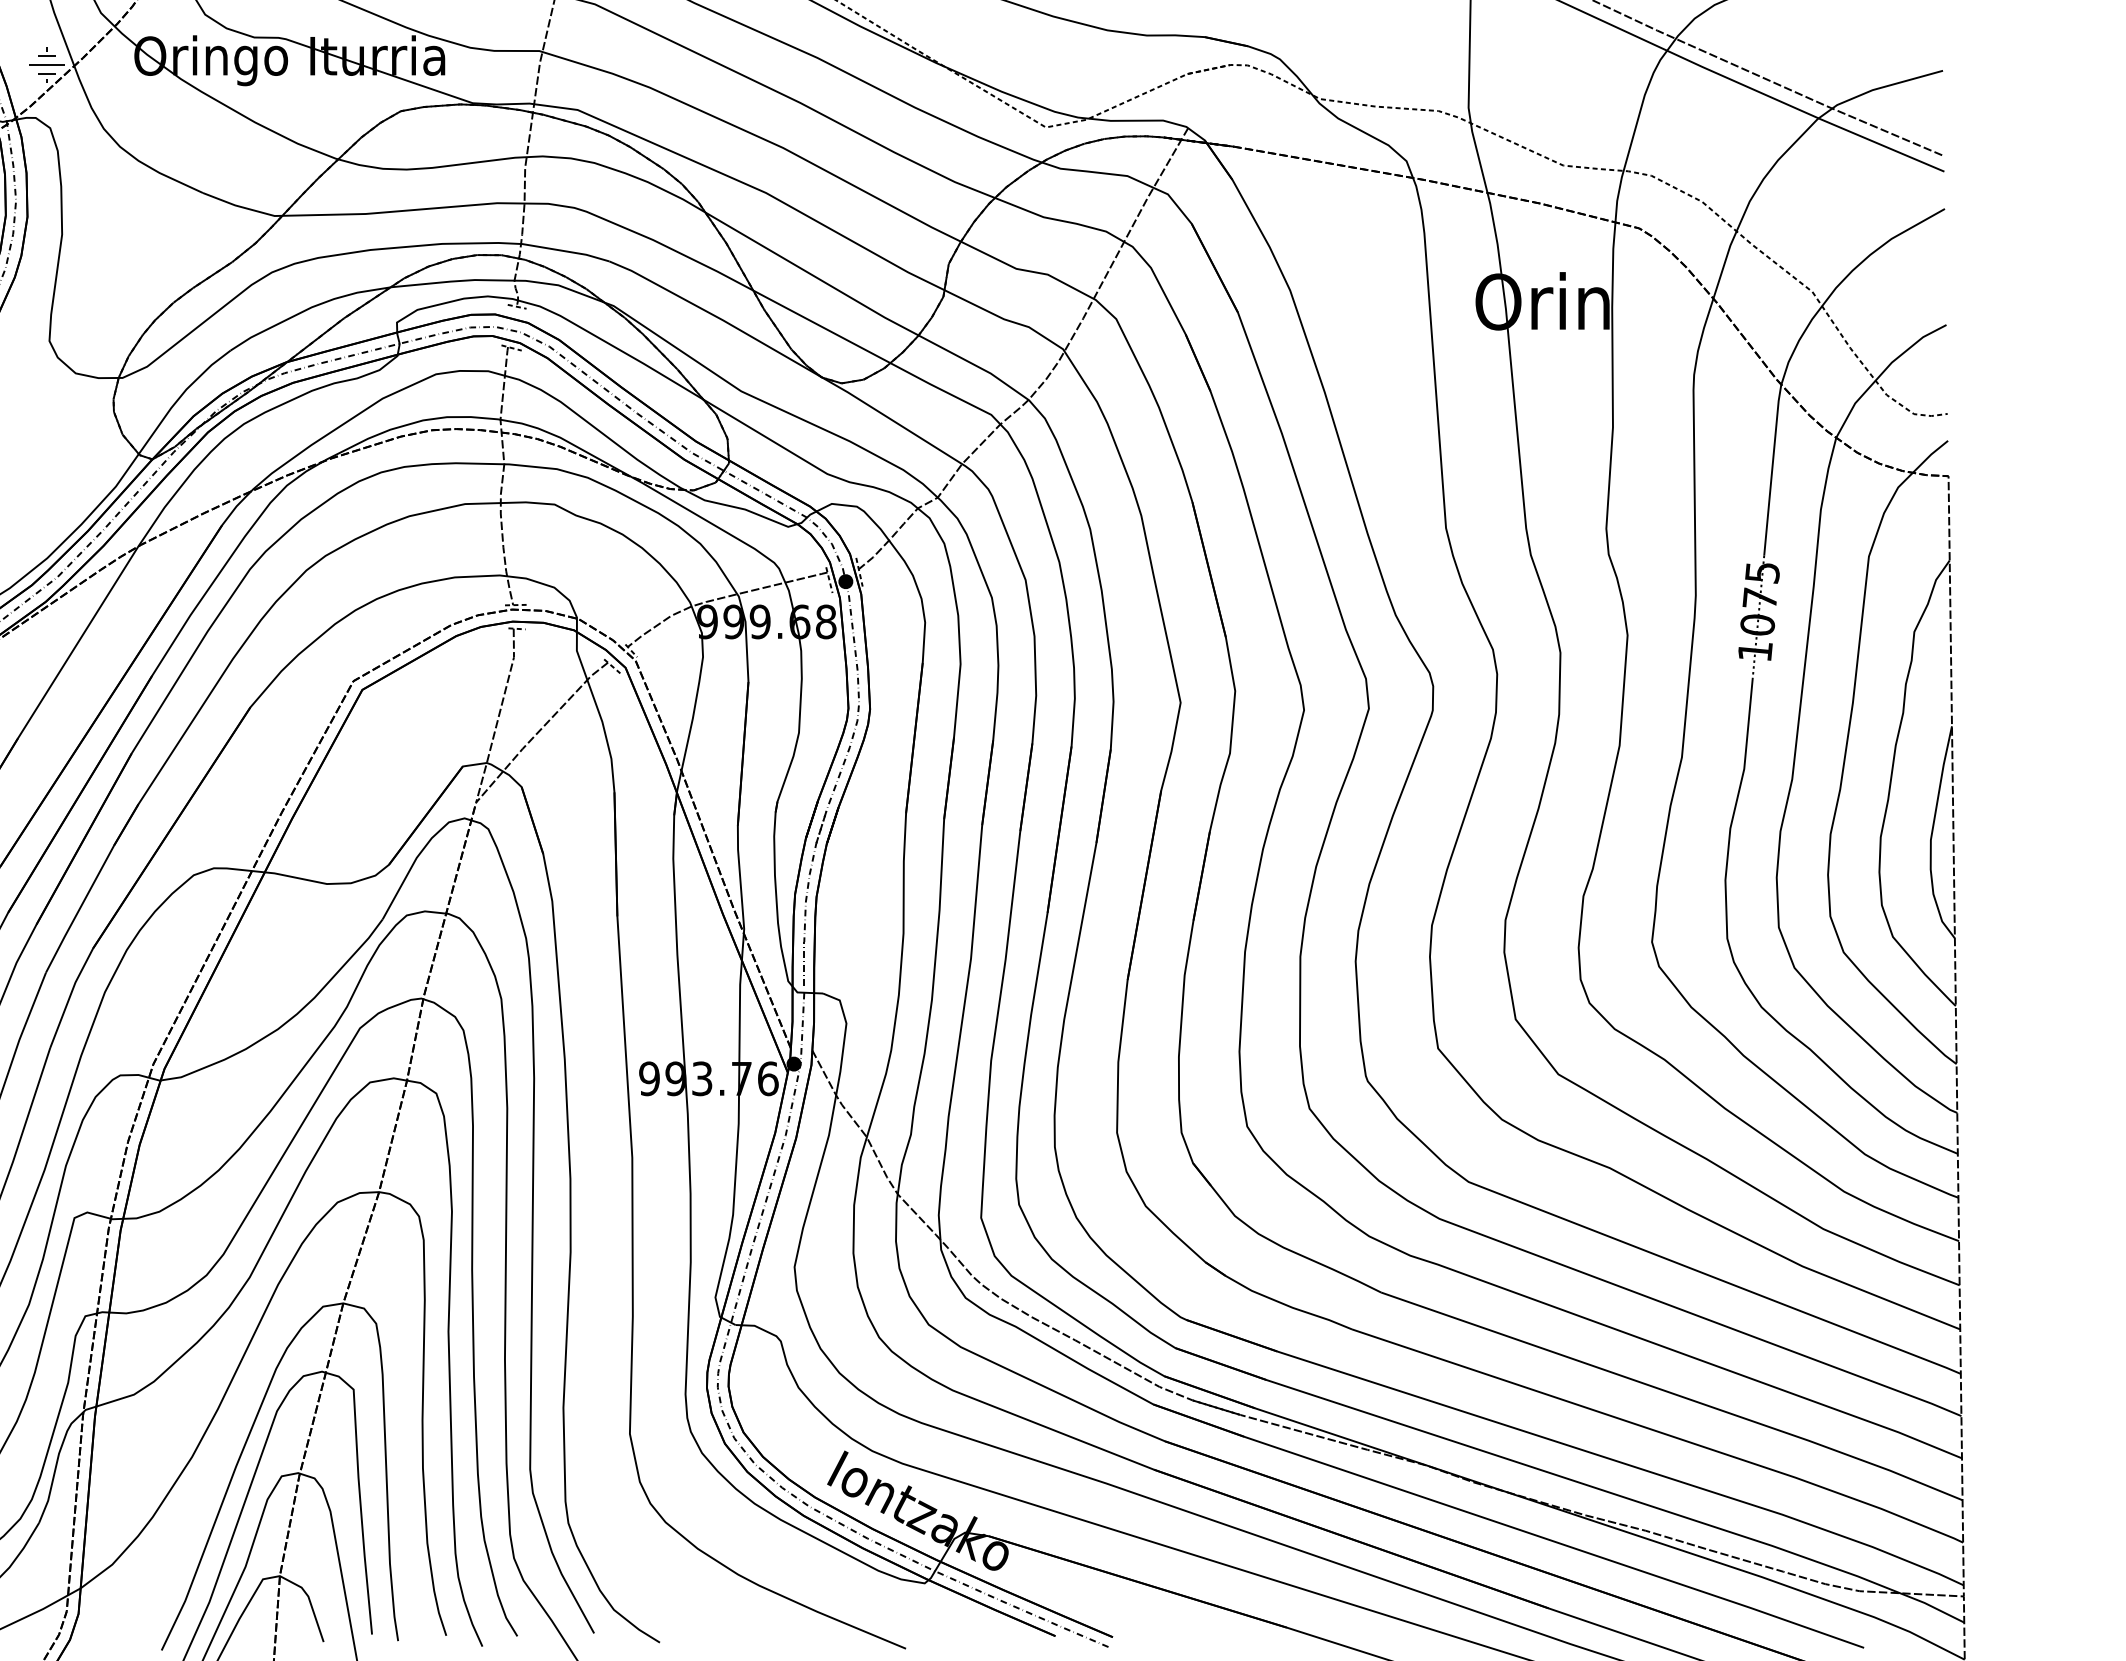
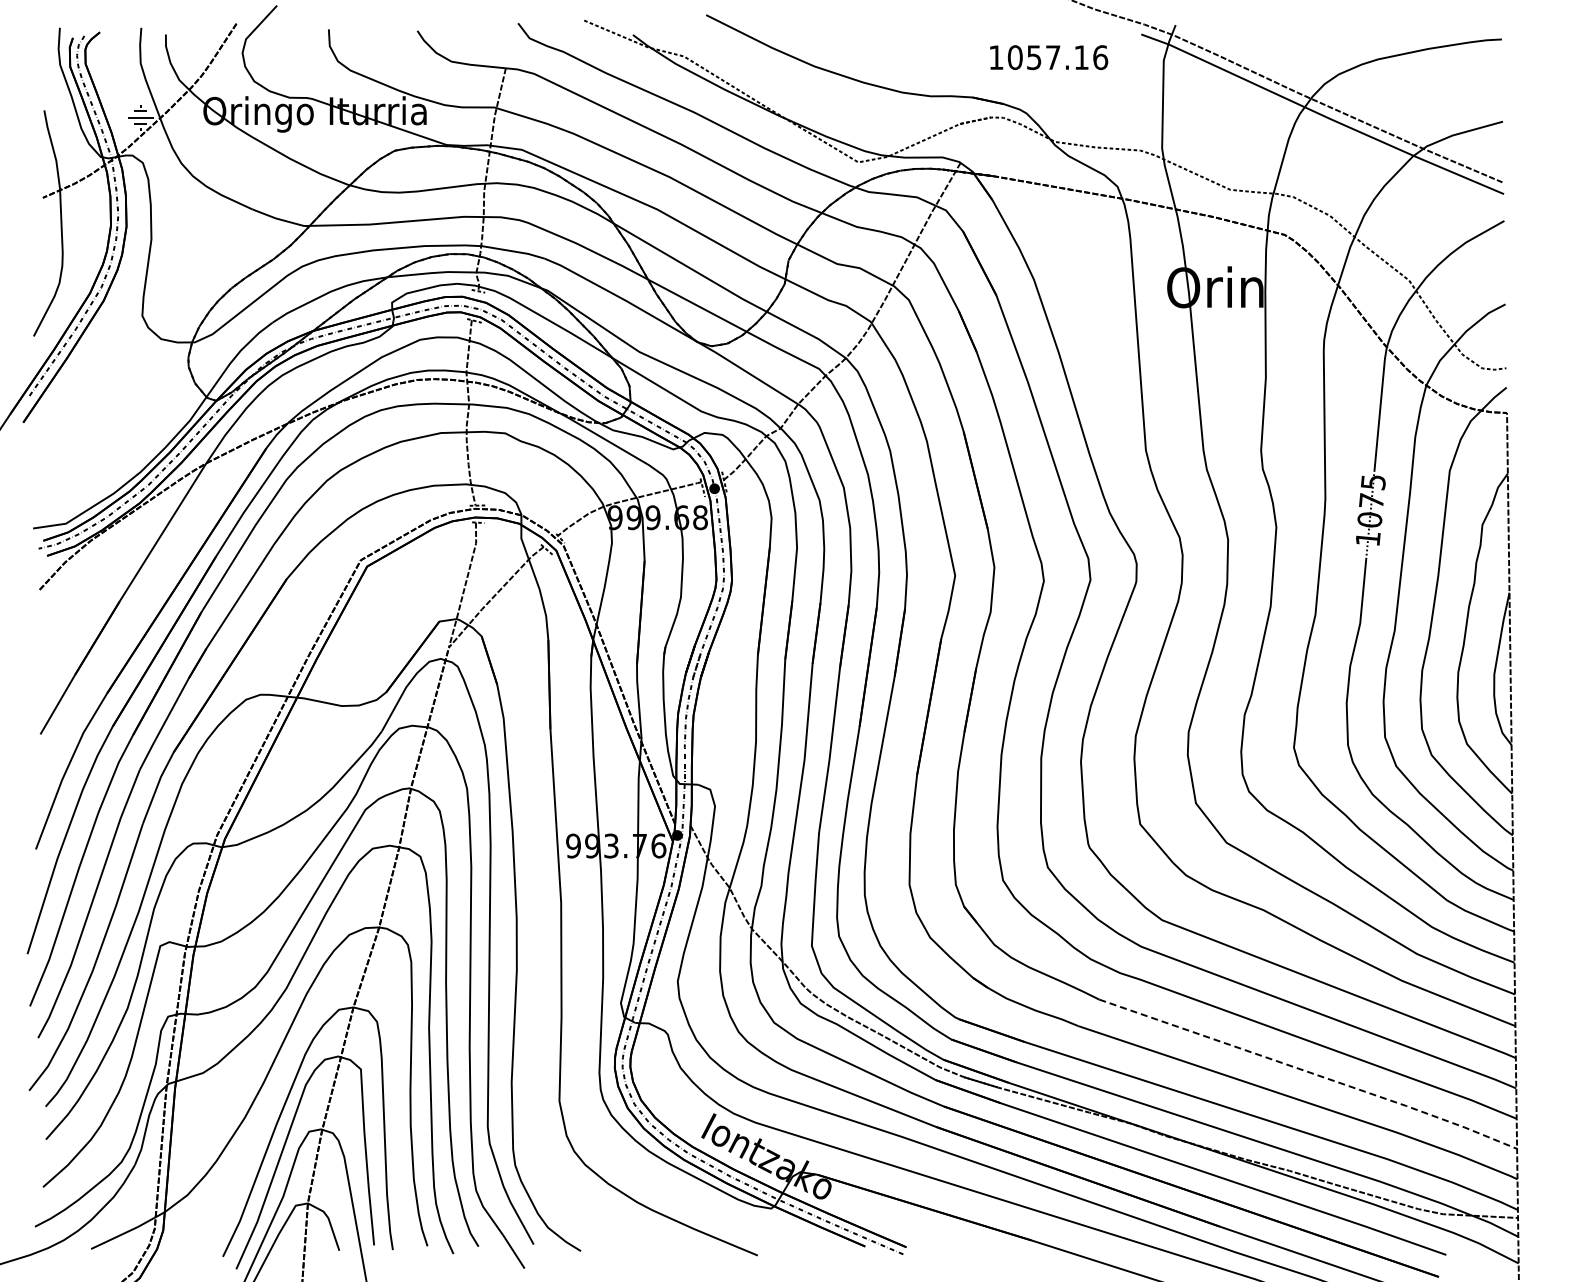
line: (1675, 1393) -> (1310, 1072), solid -> dashed

